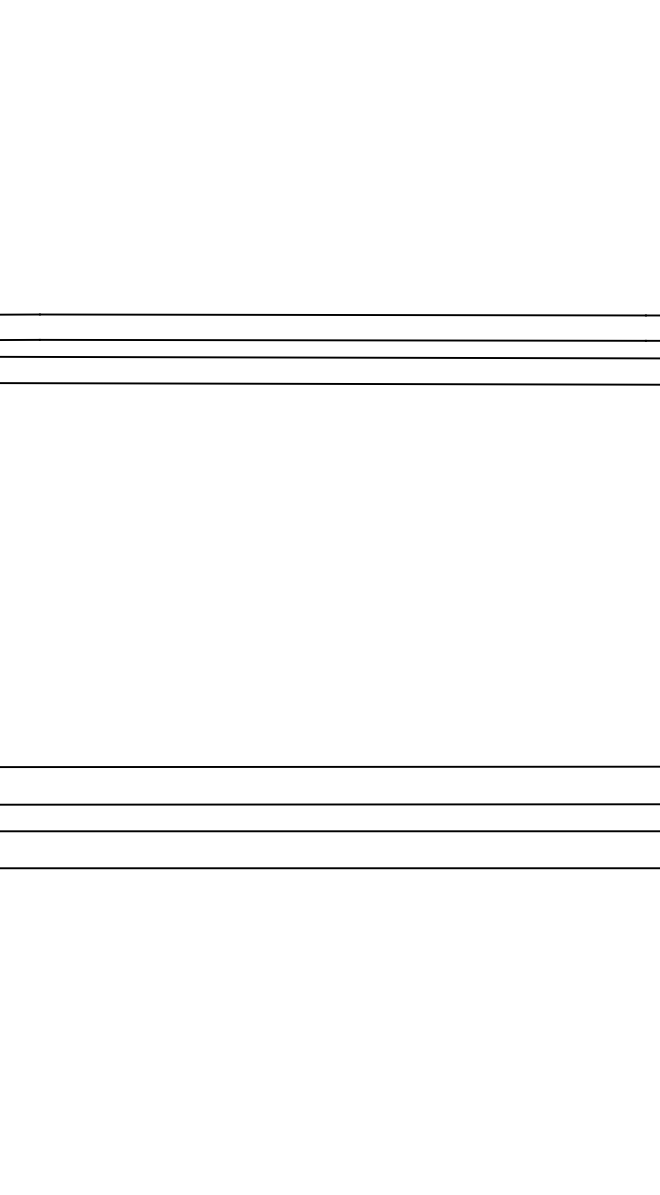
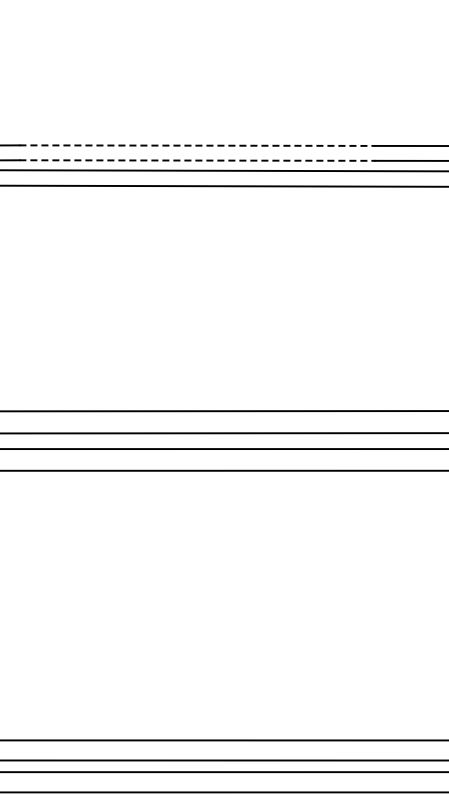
line: (344, 314) -> (198, 145), solid -> dashed
line: (342, 340) -> (197, 160), solid -> dashed

